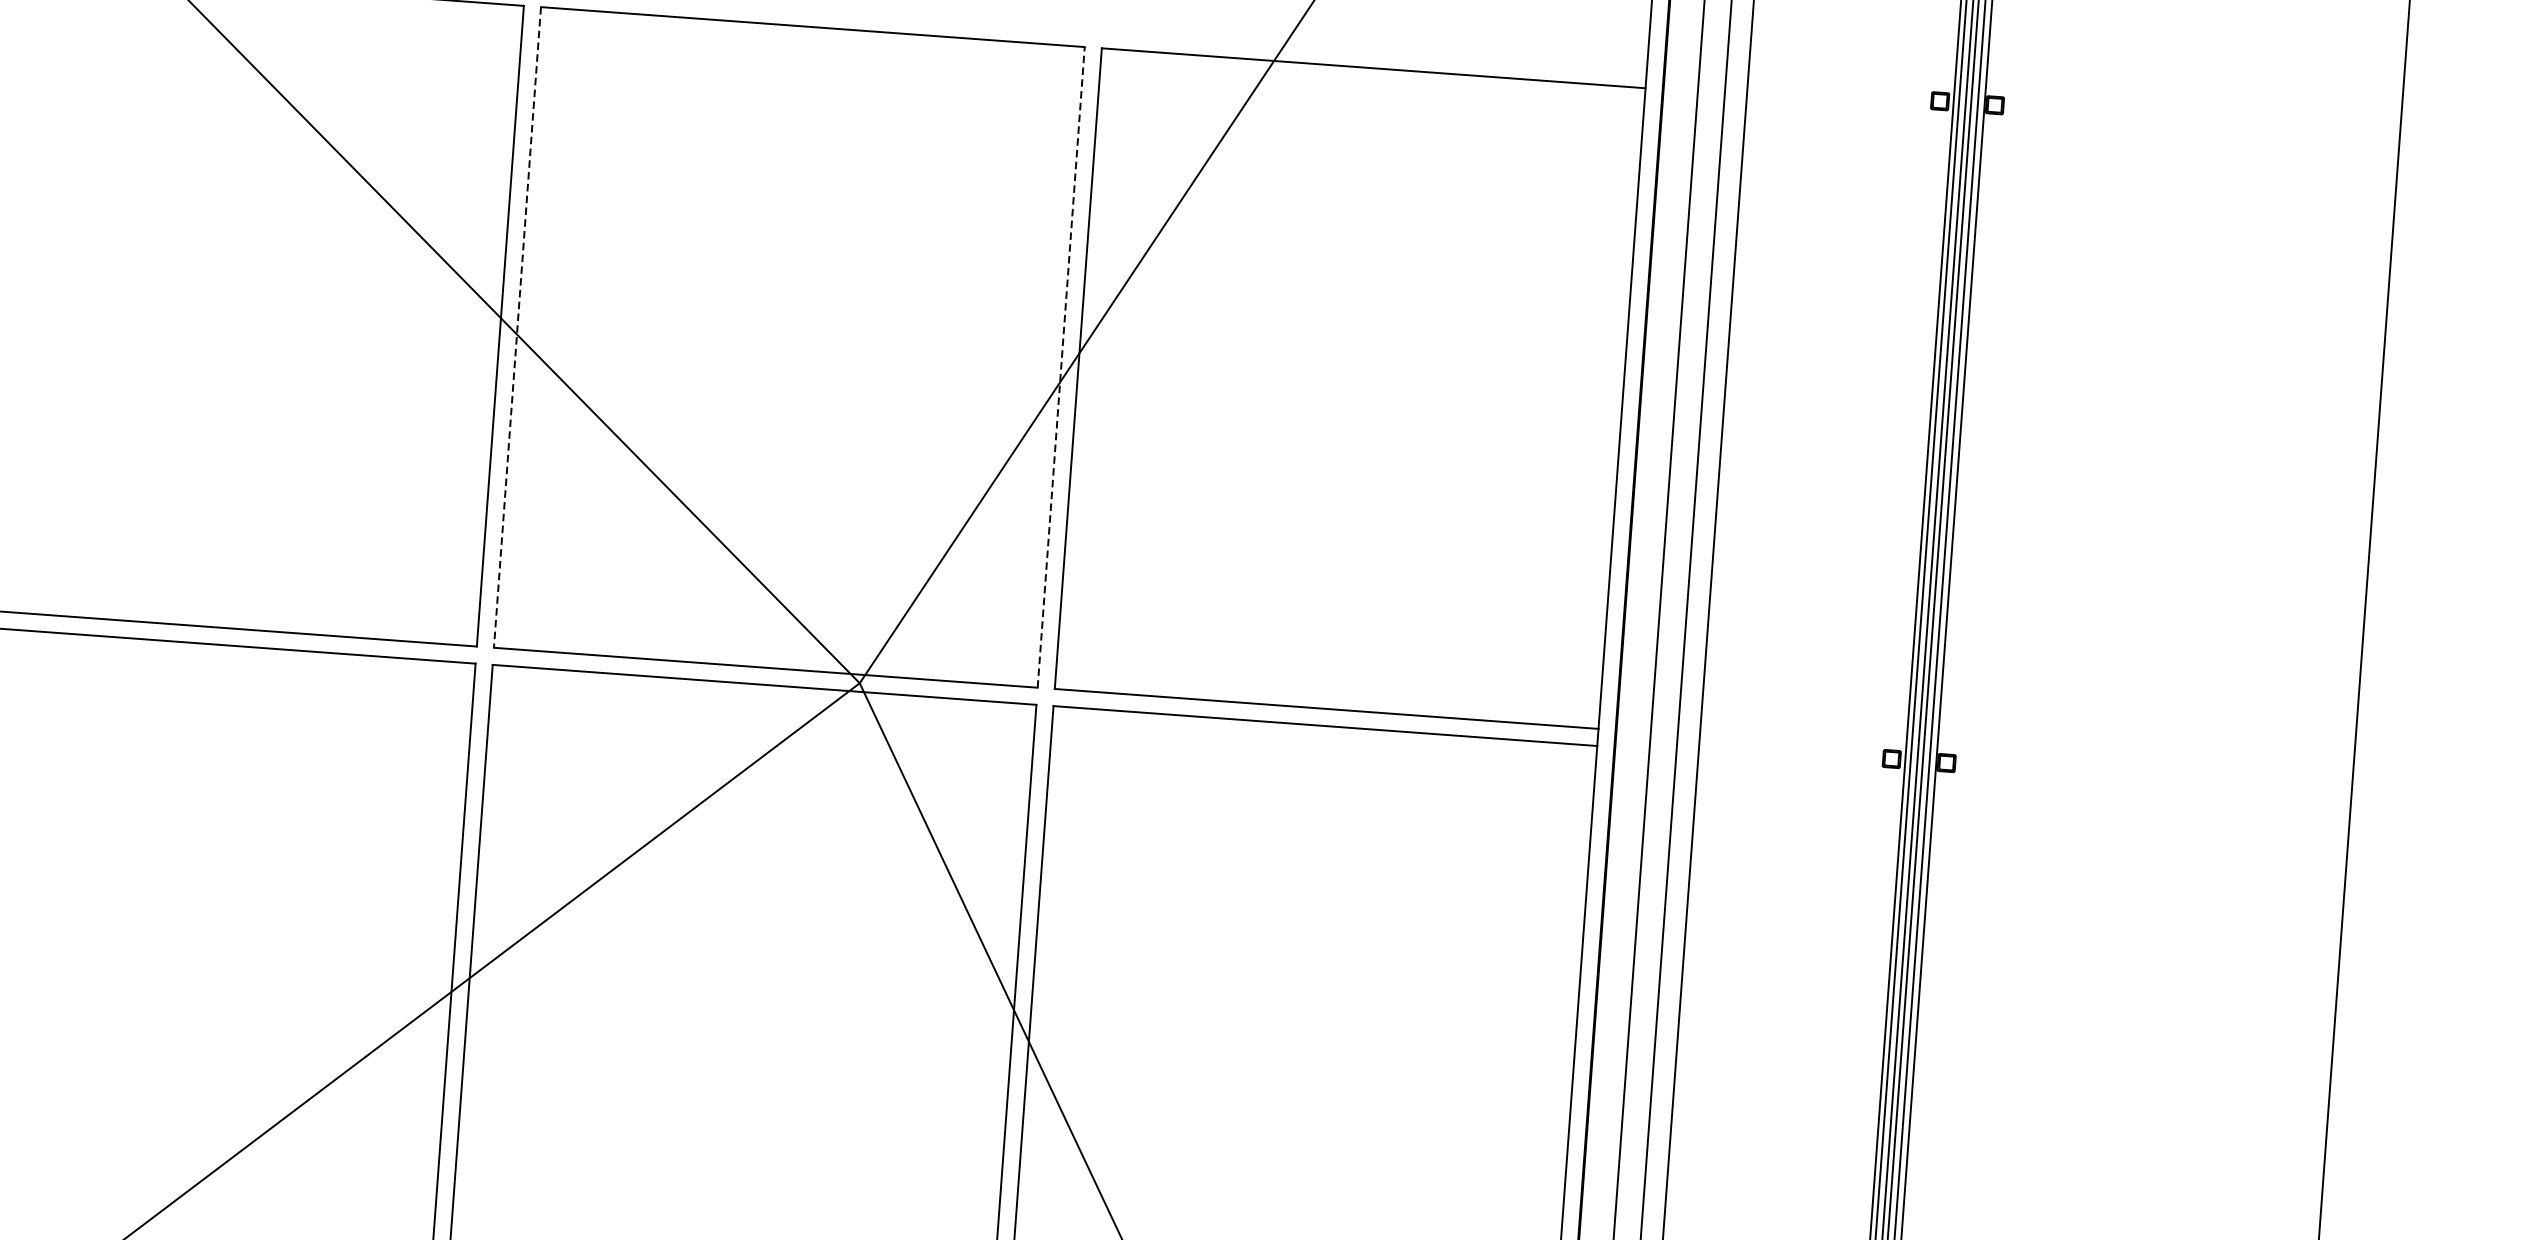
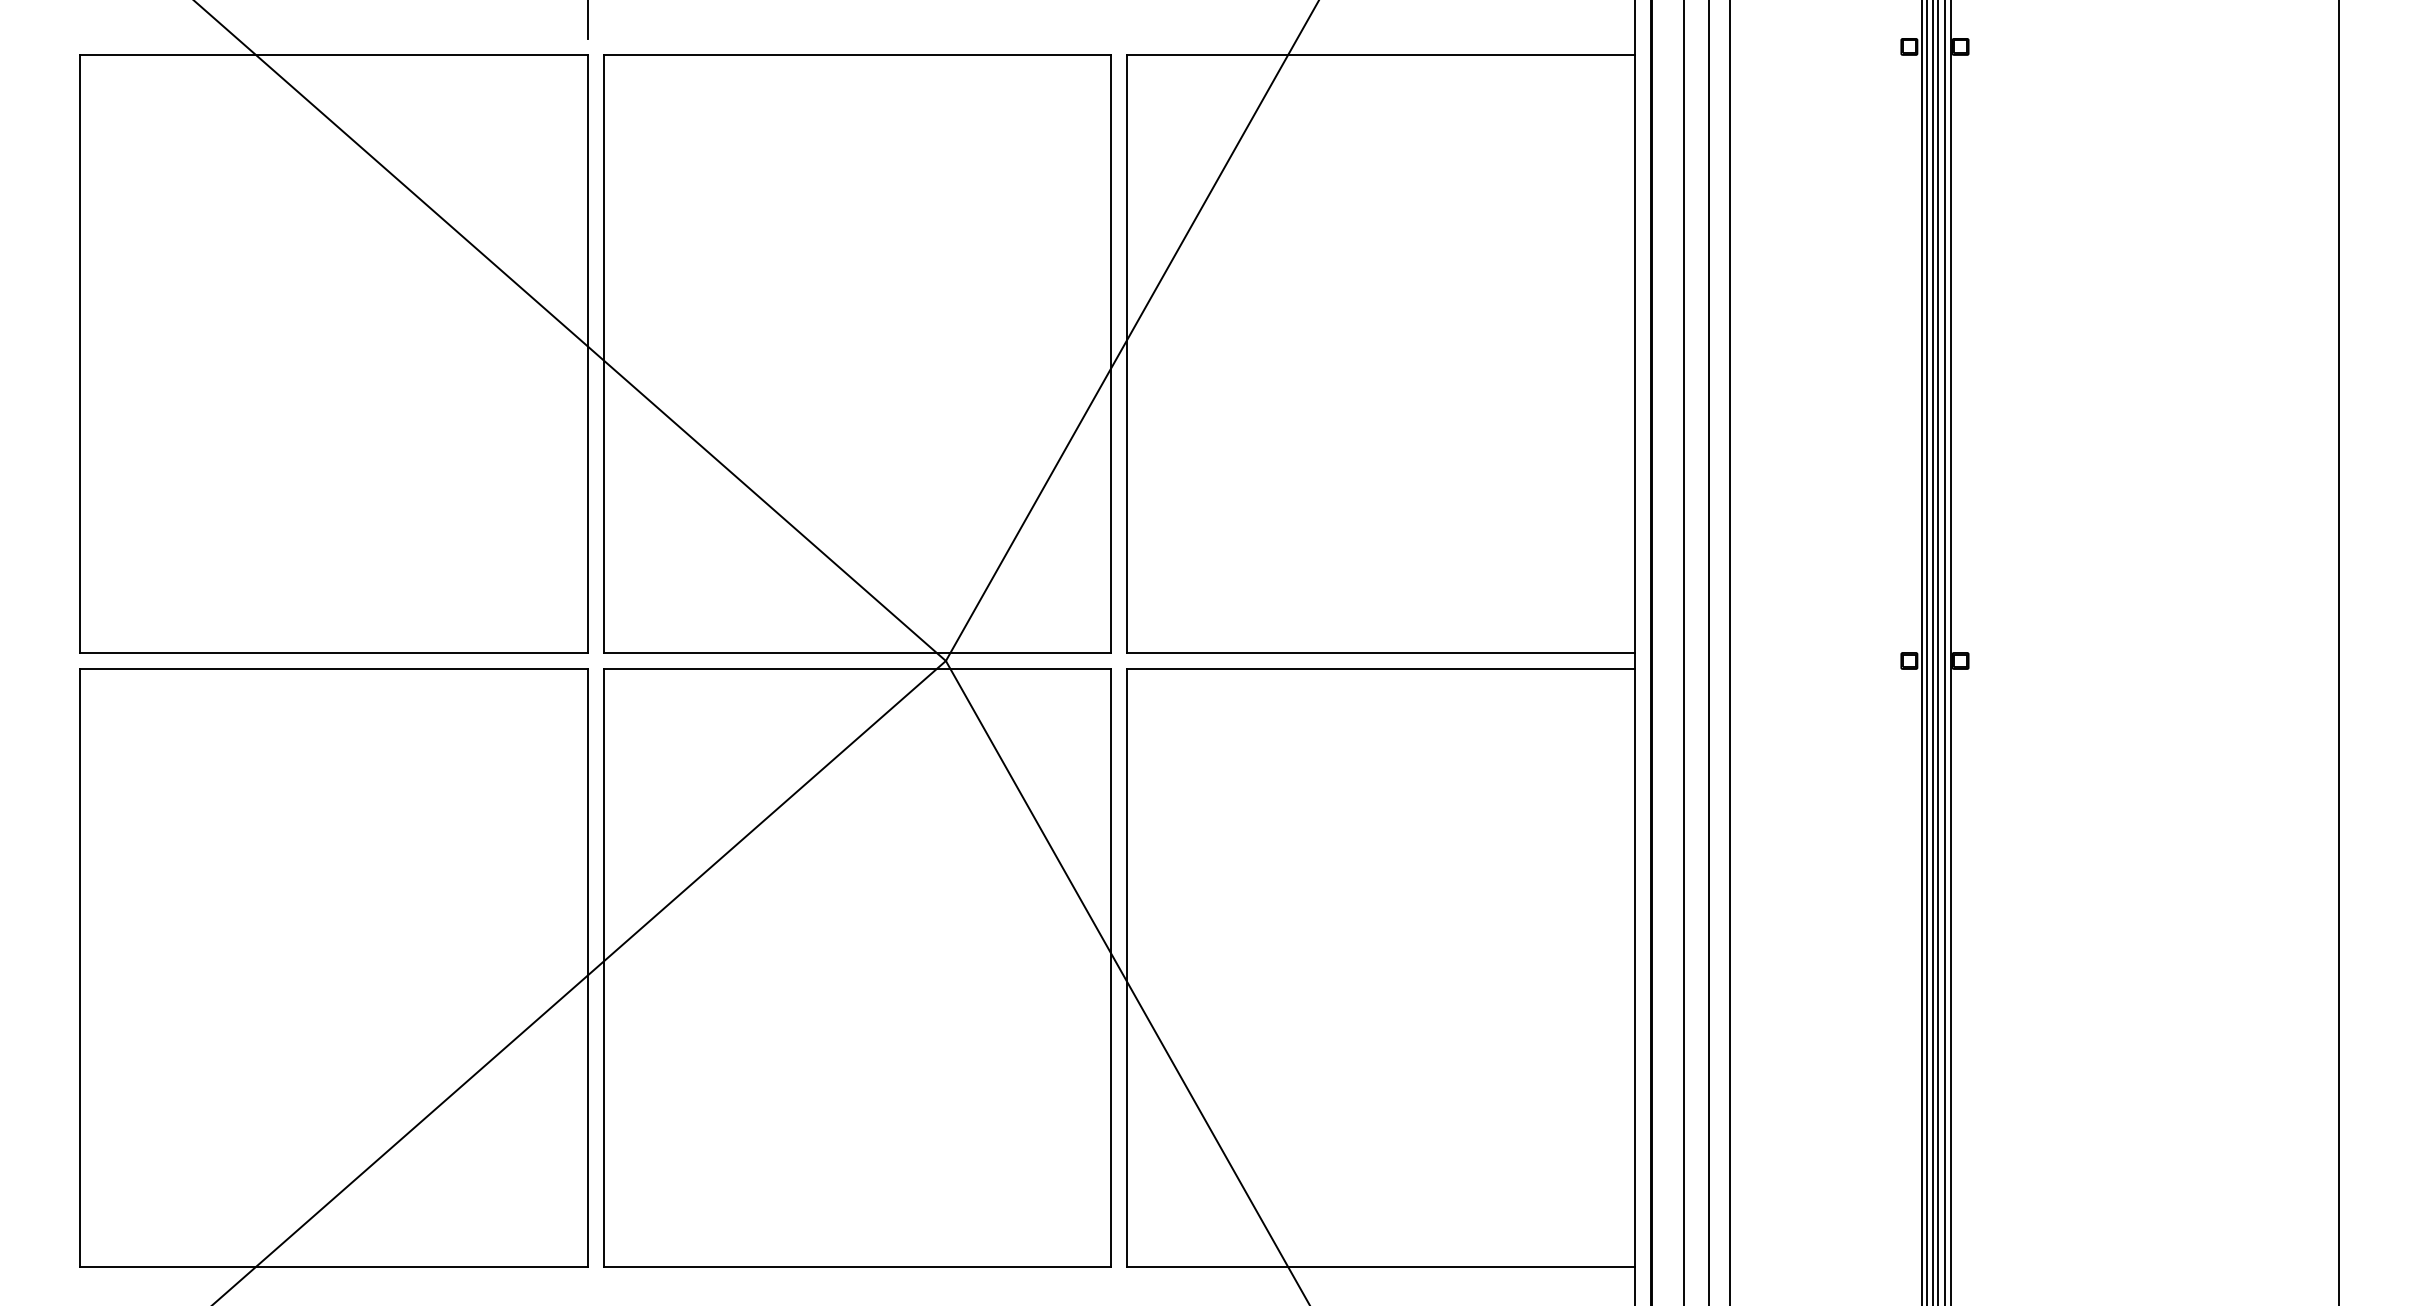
line: (517, 328) -> (603, 354), dashed -> solid
line: (1061, 366) -> (1111, 353), dashed -> solid

